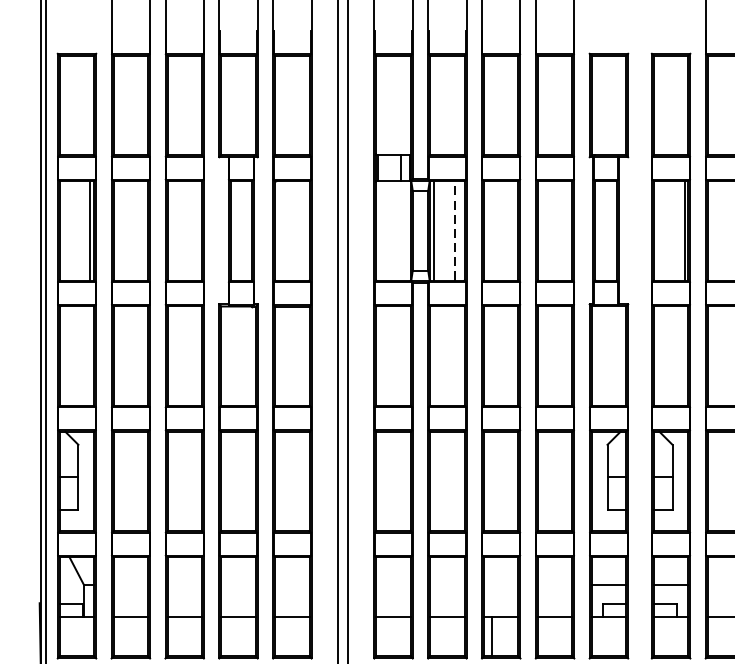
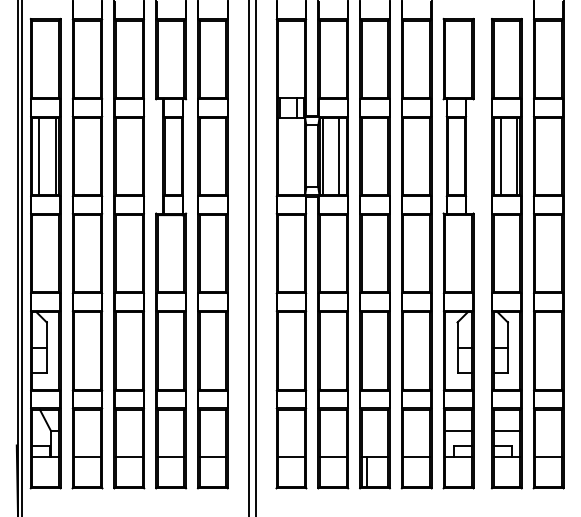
line: (68, 229) -> (39, 155), added
line: (662, 229) -> (500, 155), added
line: (455, 230) -> (339, 156), dashed -> solid

